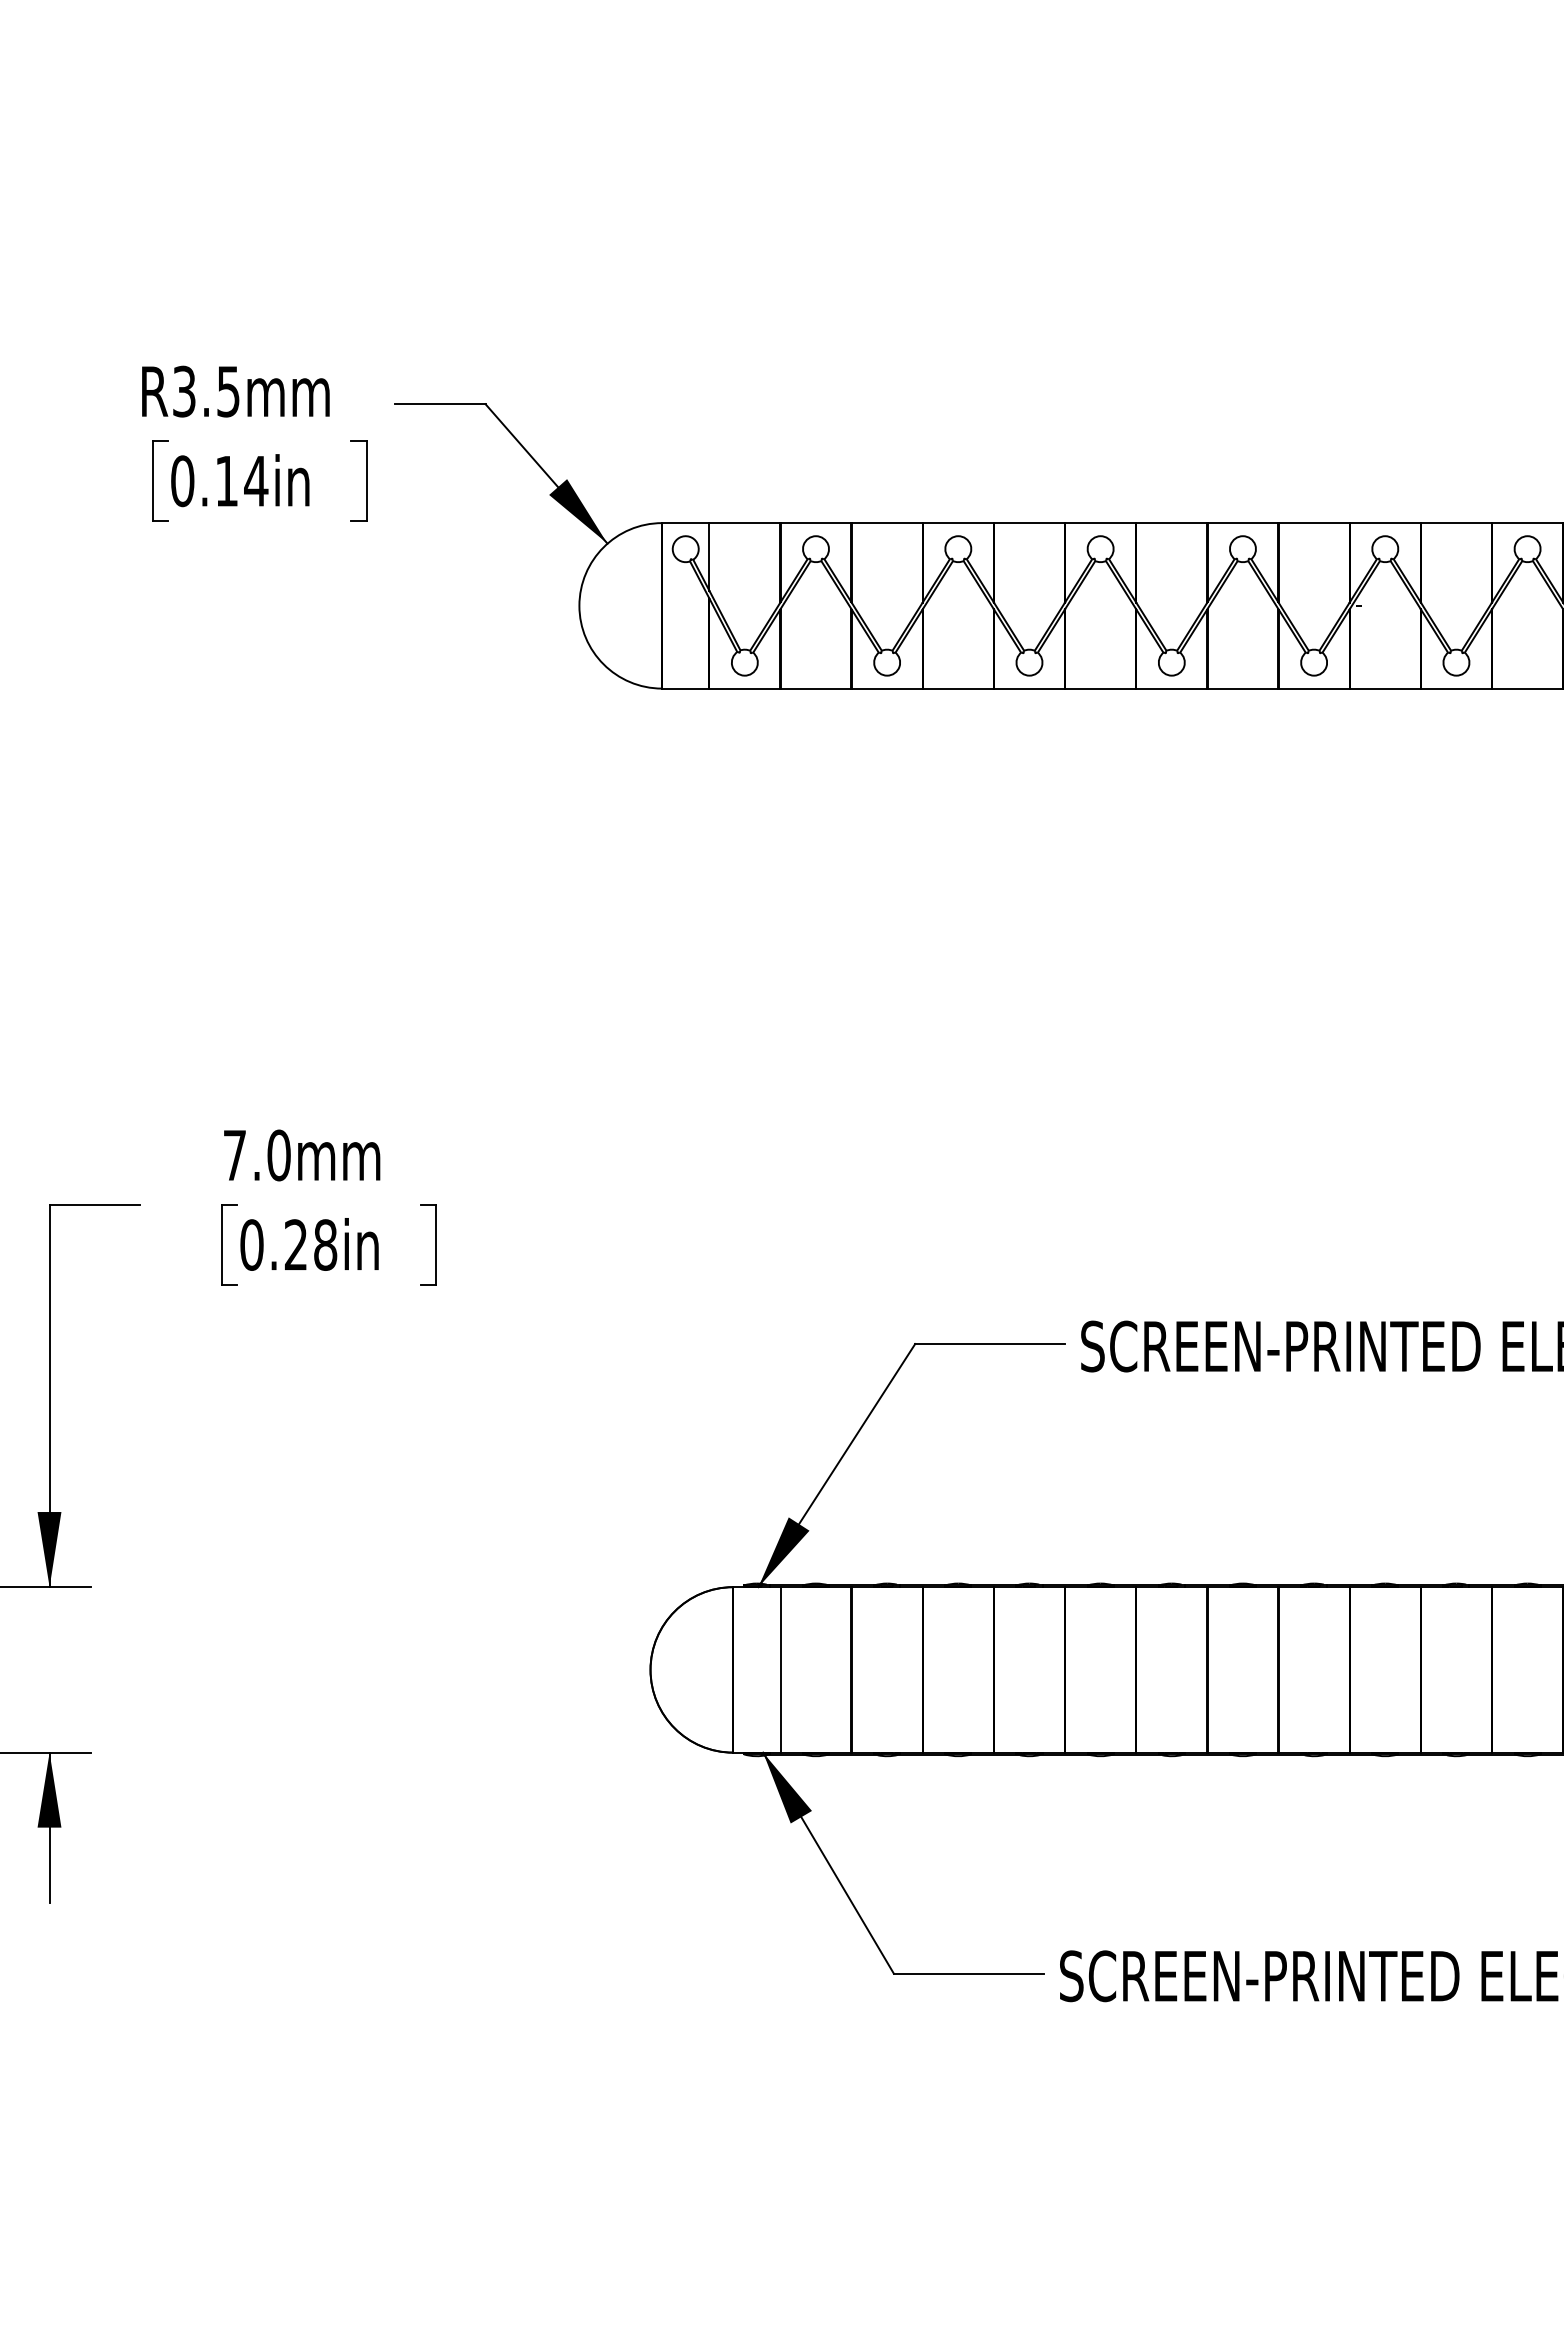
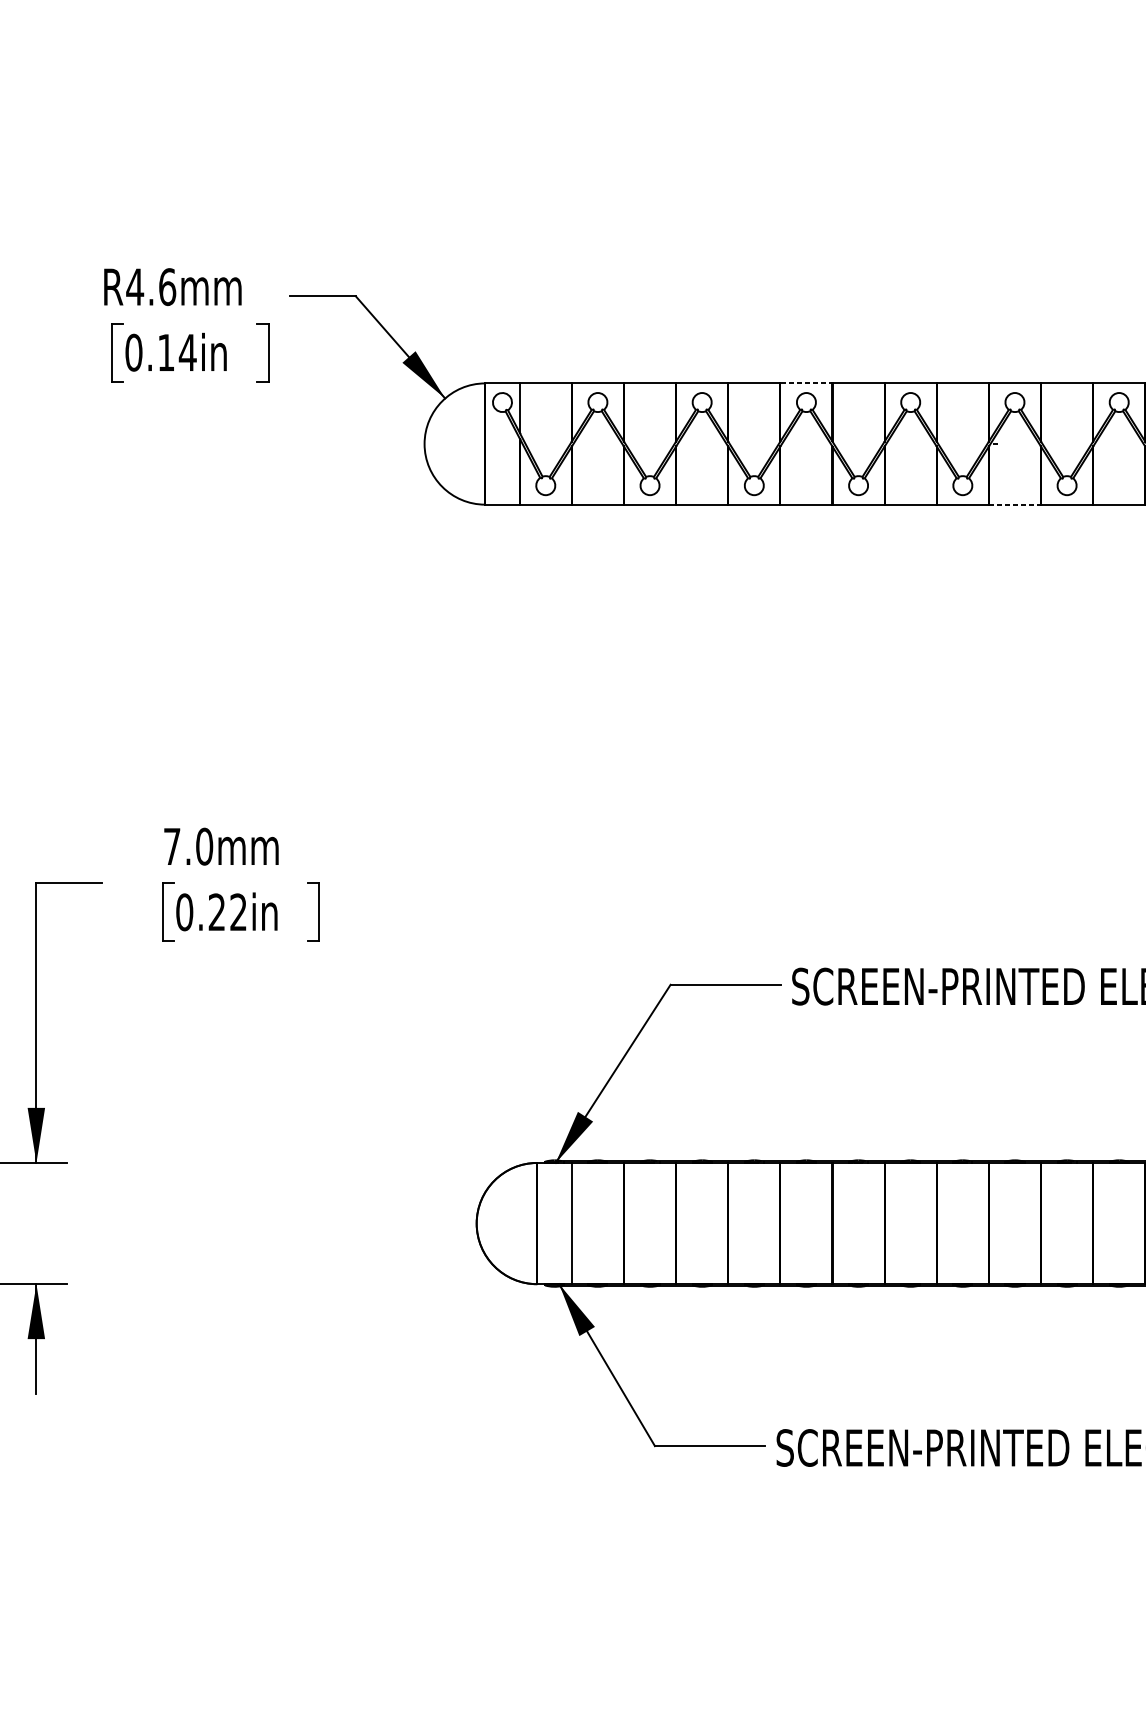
text: (206, 391) -> (151, 287), R3.5mm -> R4.6mm
line: (1101, 523) -> (807, 383), solid -> dashed
line: (1385, 688) -> (1015, 504), solid -> dashed
text: (325, 1244) -> (238, 911), 0.28in -> 0.22in

